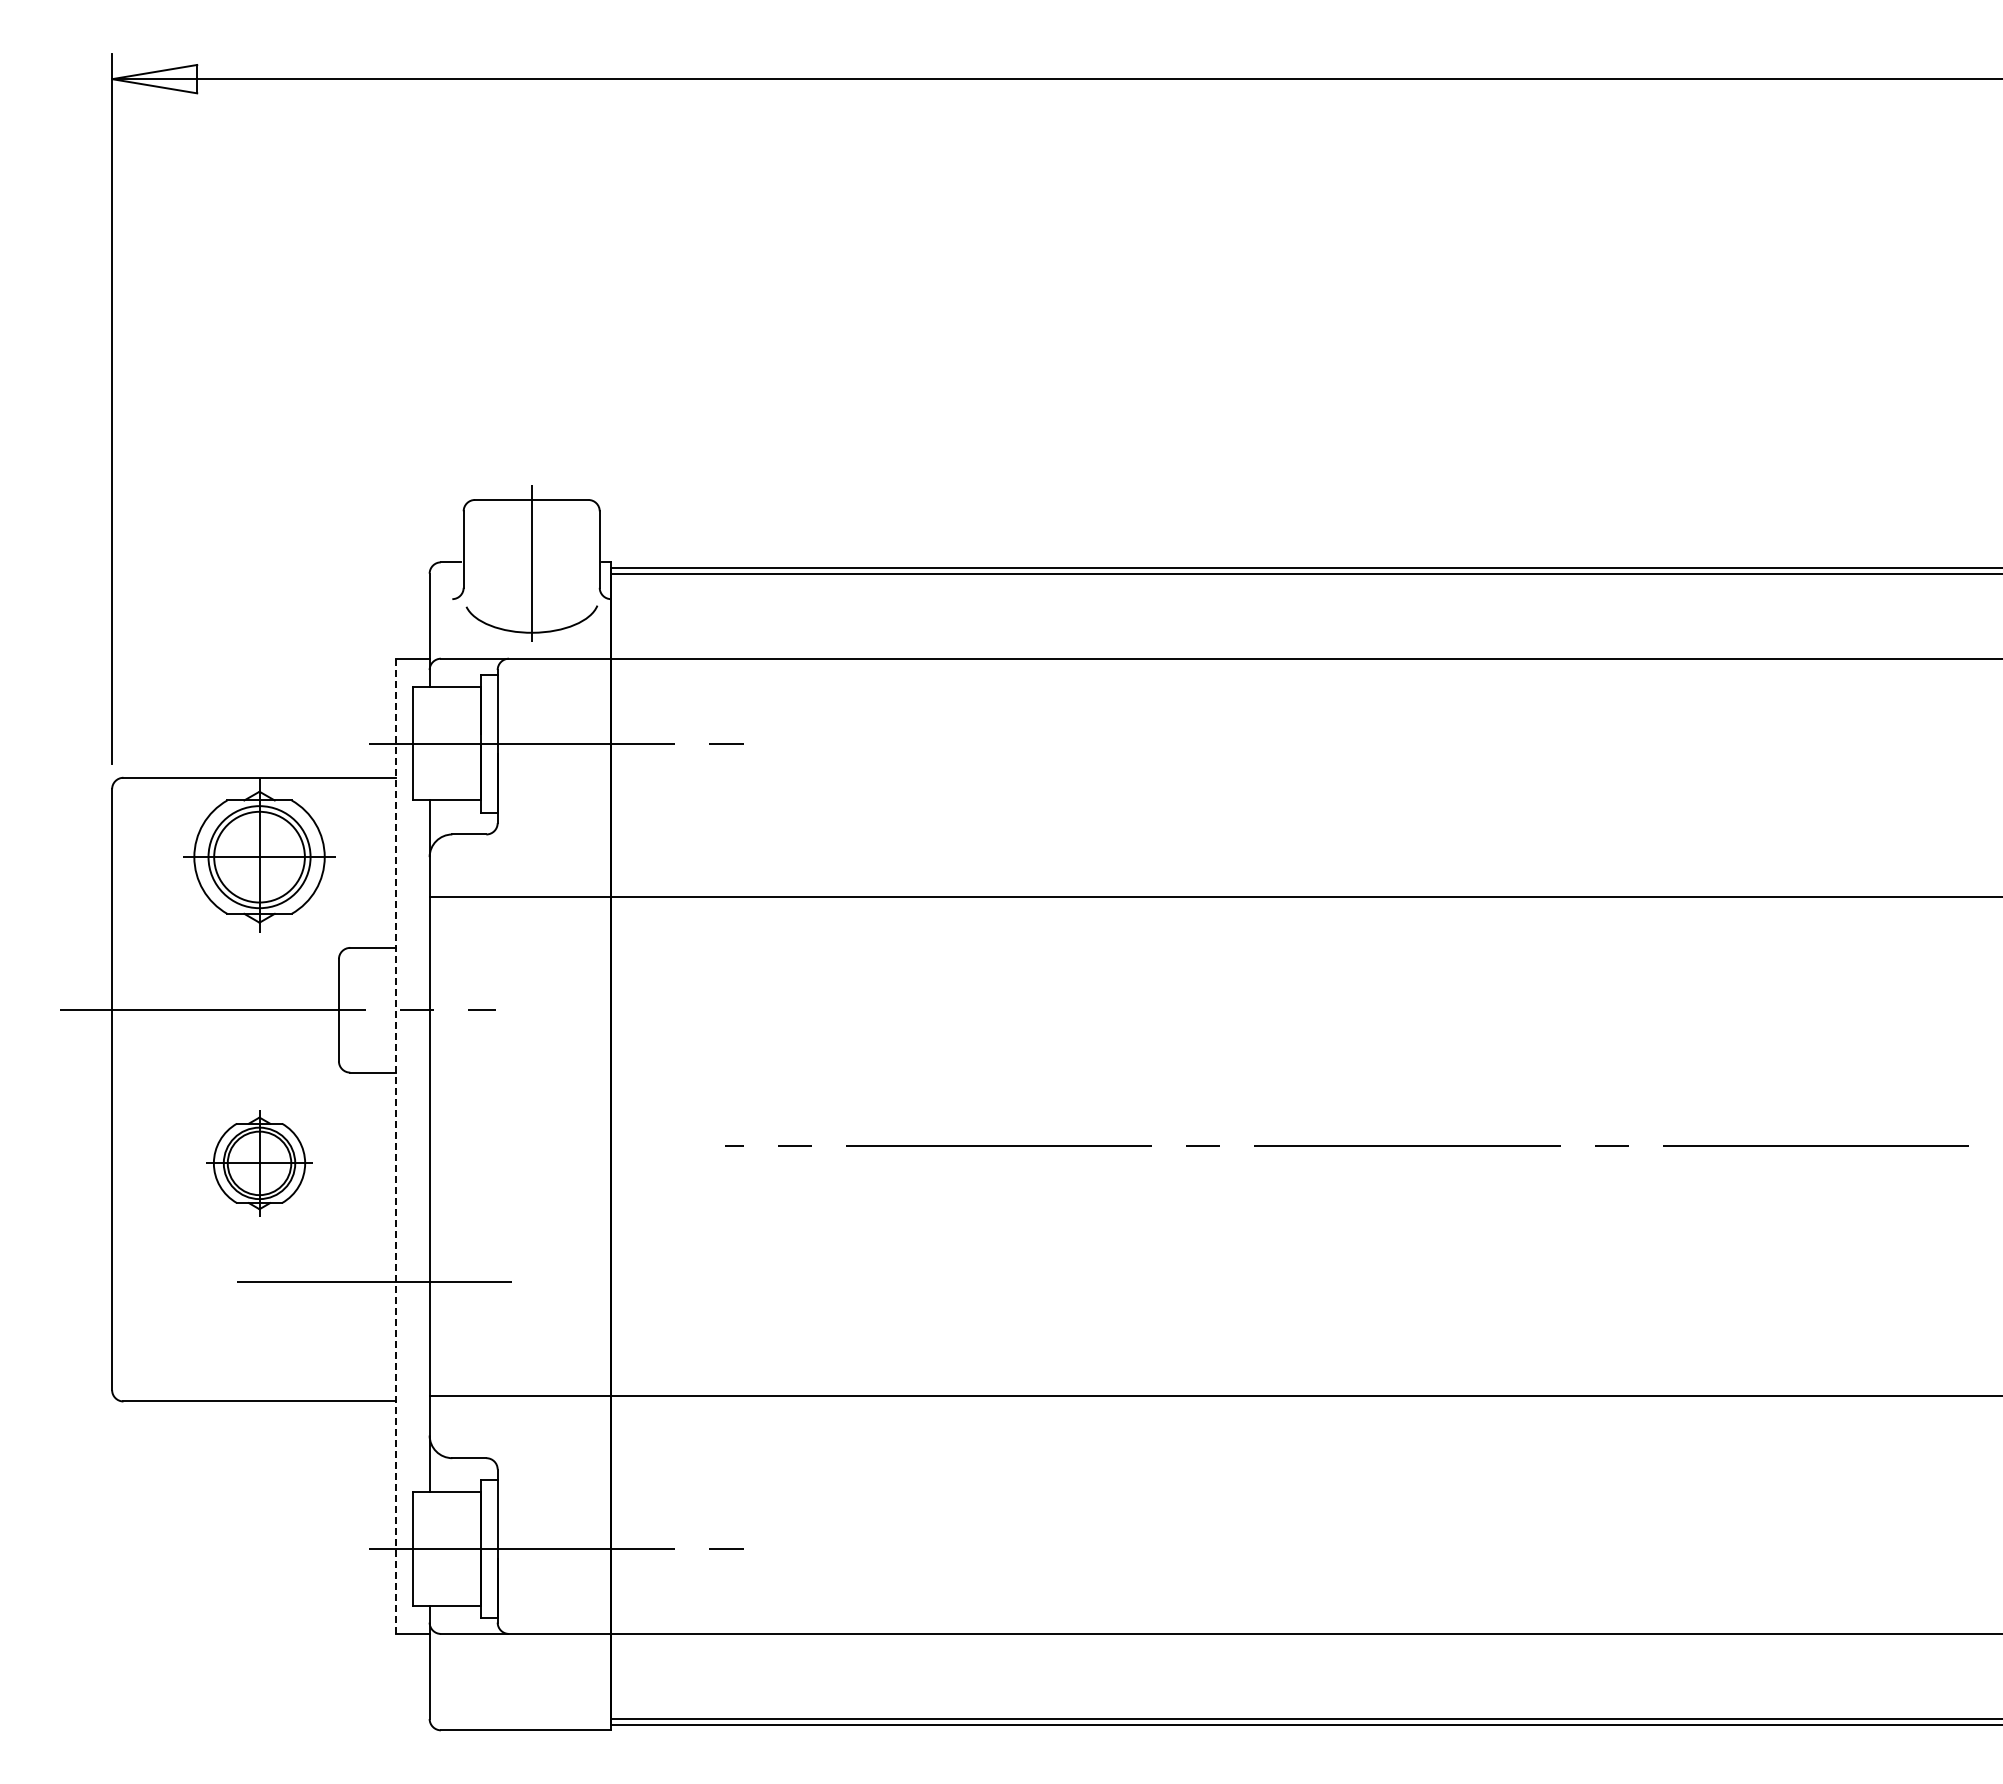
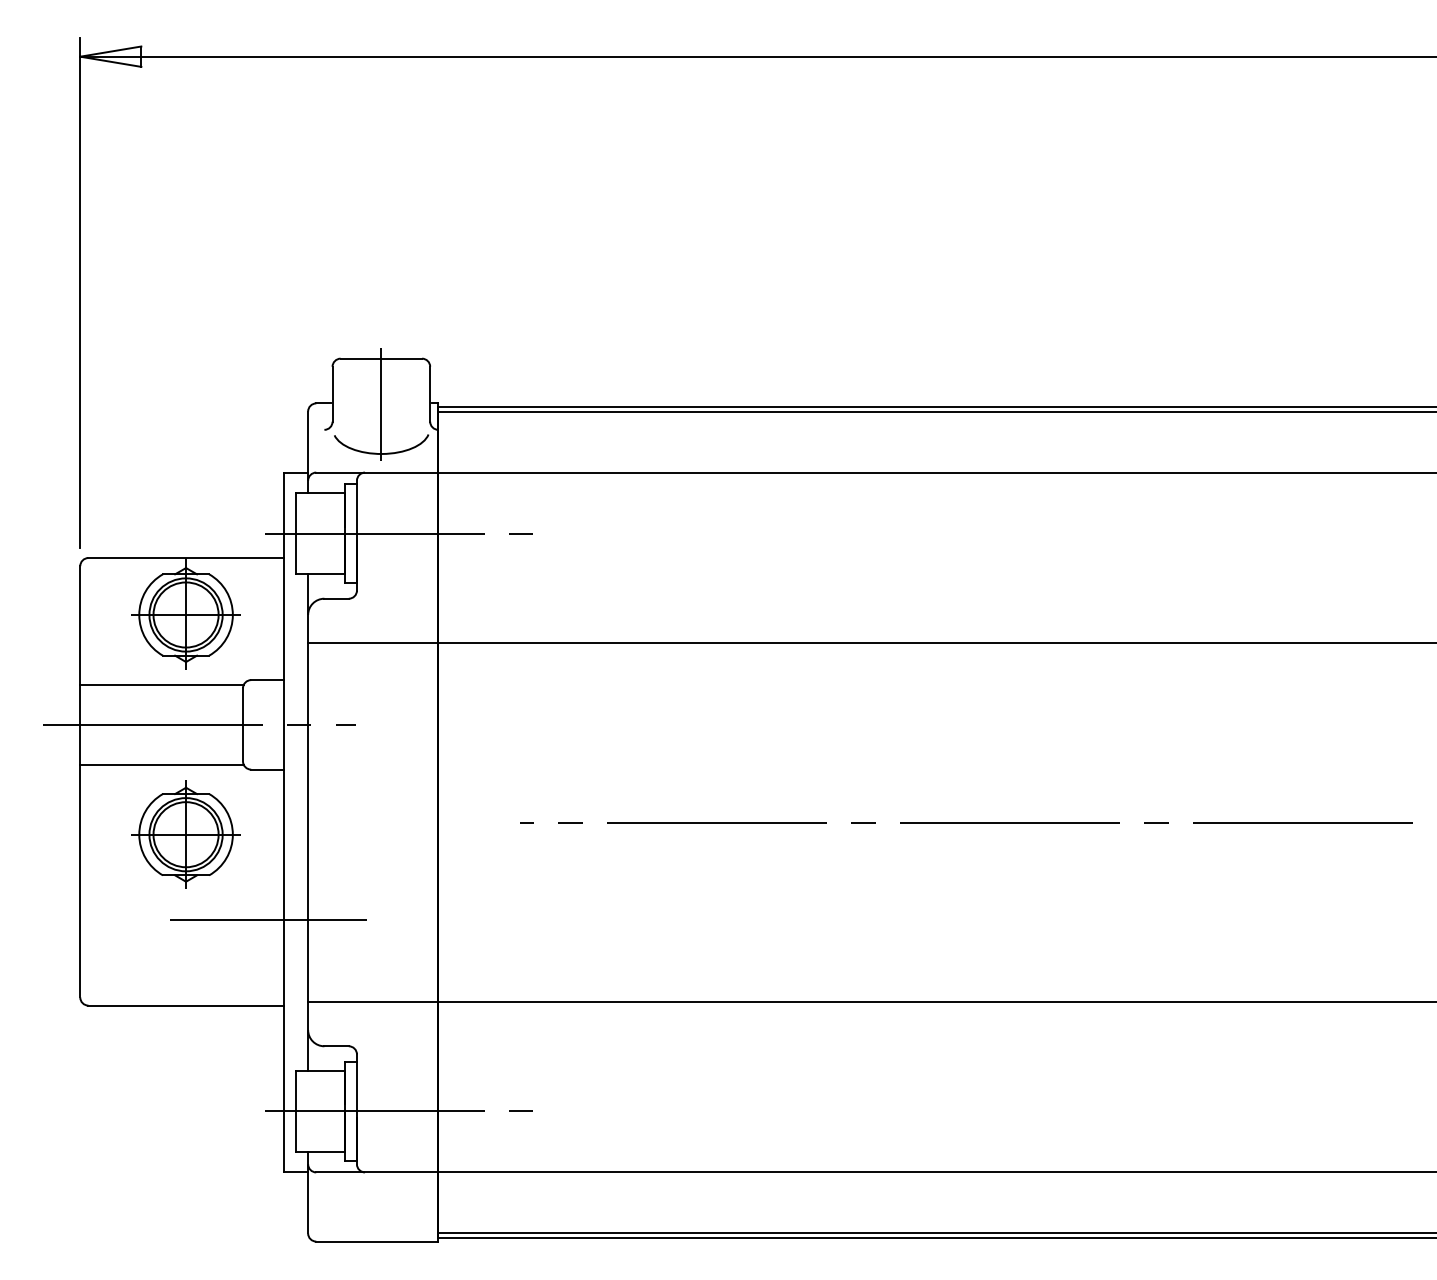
line: (225, 954) -> (161, 684), added
line: (225, 1065) -> (161, 764), added
line: (395, 1146) -> (283, 822), dashed -> solid
part: (259, 1163) -> (186, 834), size x1.43

